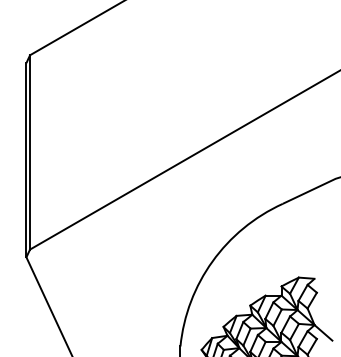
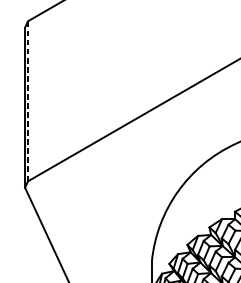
line: (30, 151) -> (28, 100), solid -> dashed

